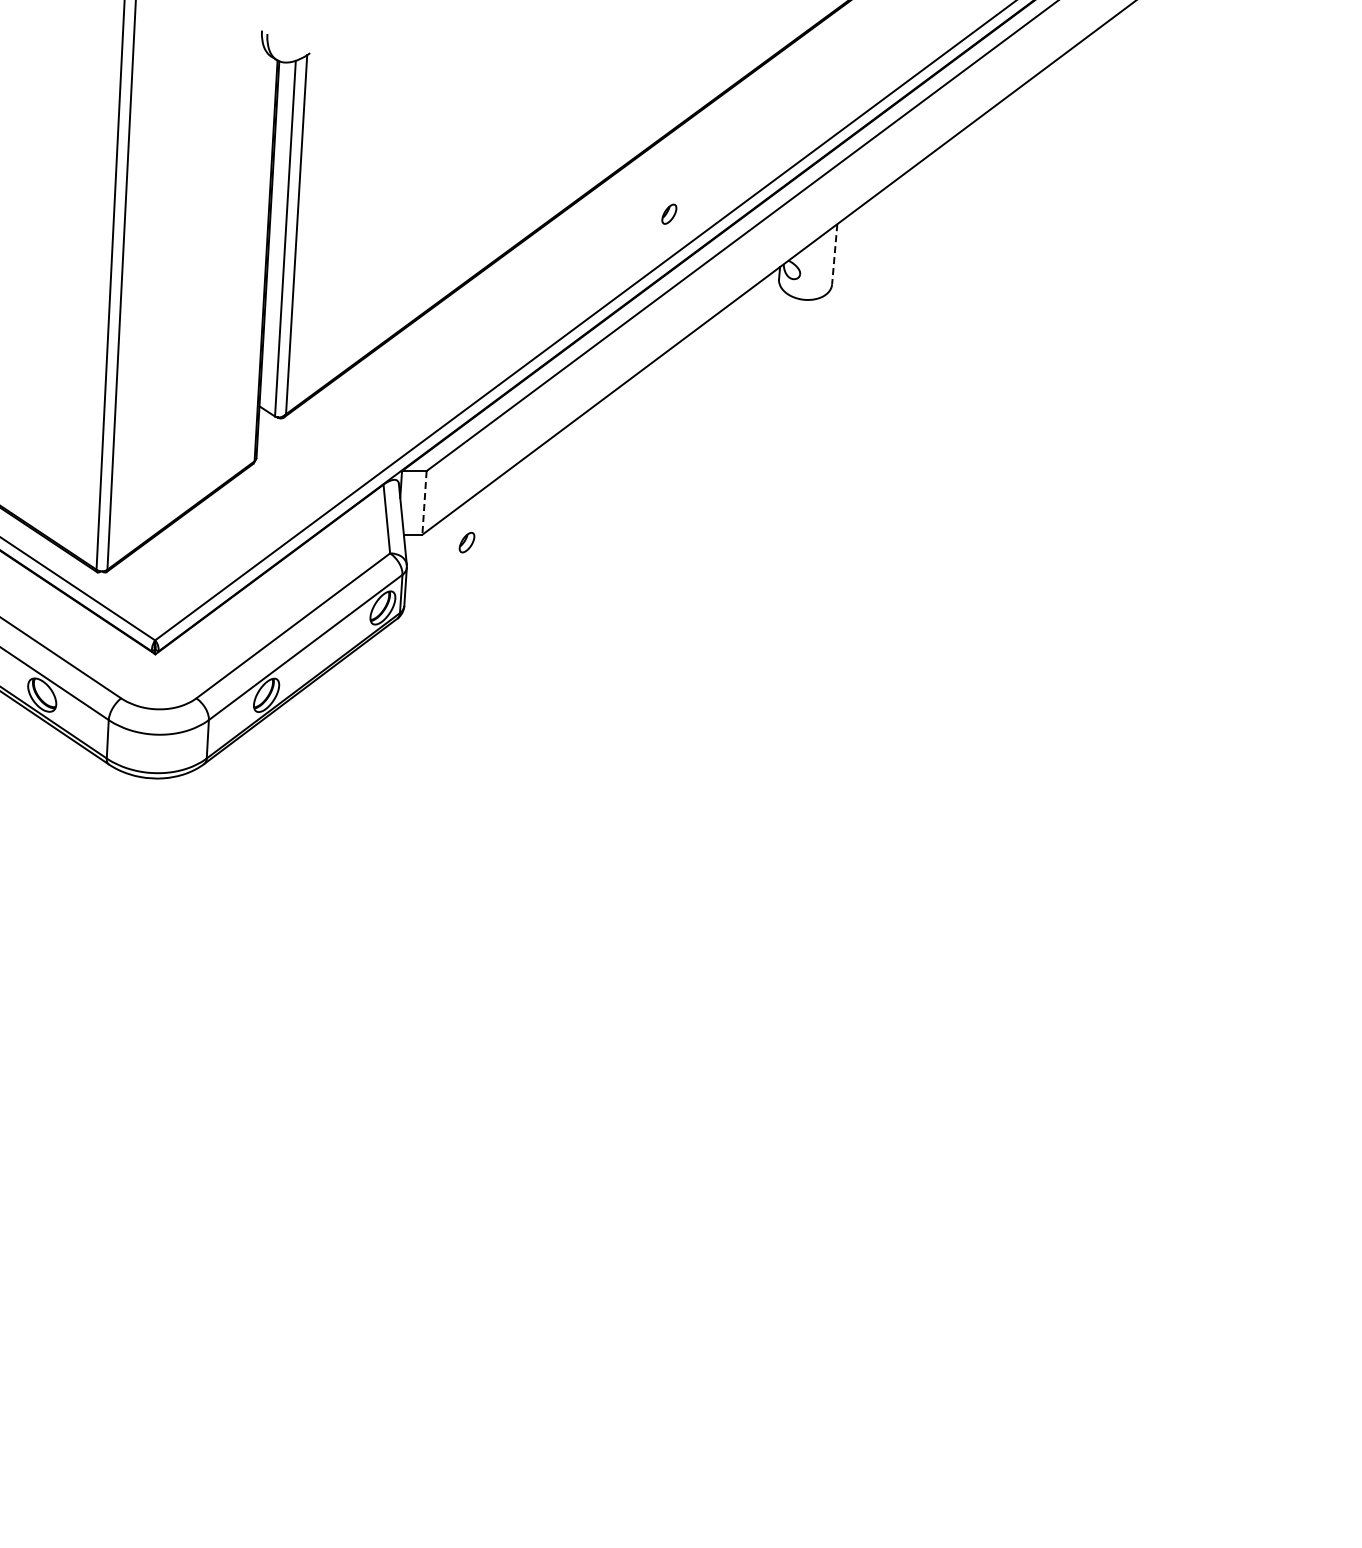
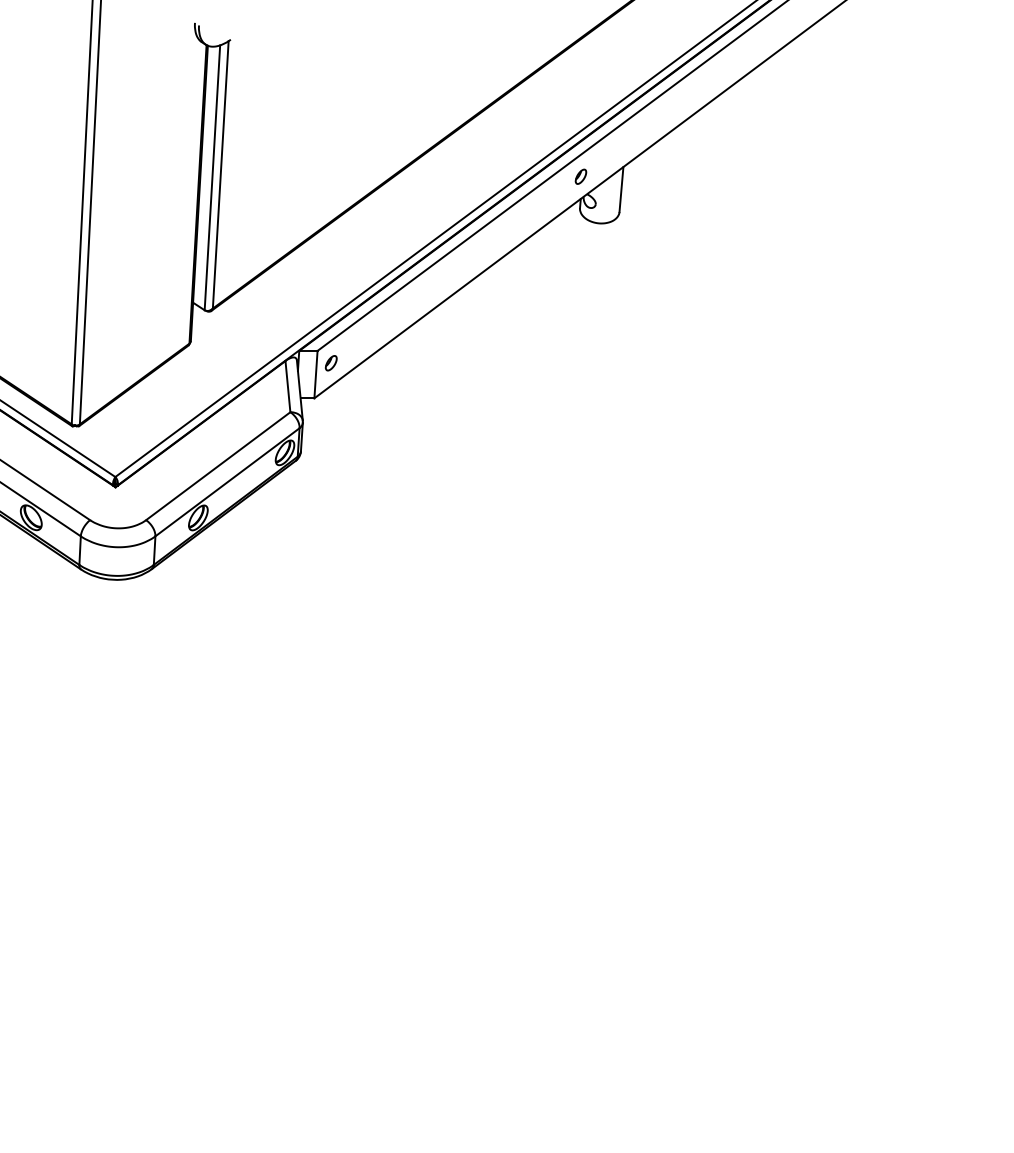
part: (669, 213) -> (581, 176), moved
line: (834, 254) -> (621, 189), dashed -> solid
line: (424, 502) -> (315, 374), dashed -> solid
part: (466, 542) -> (330, 363), moved

